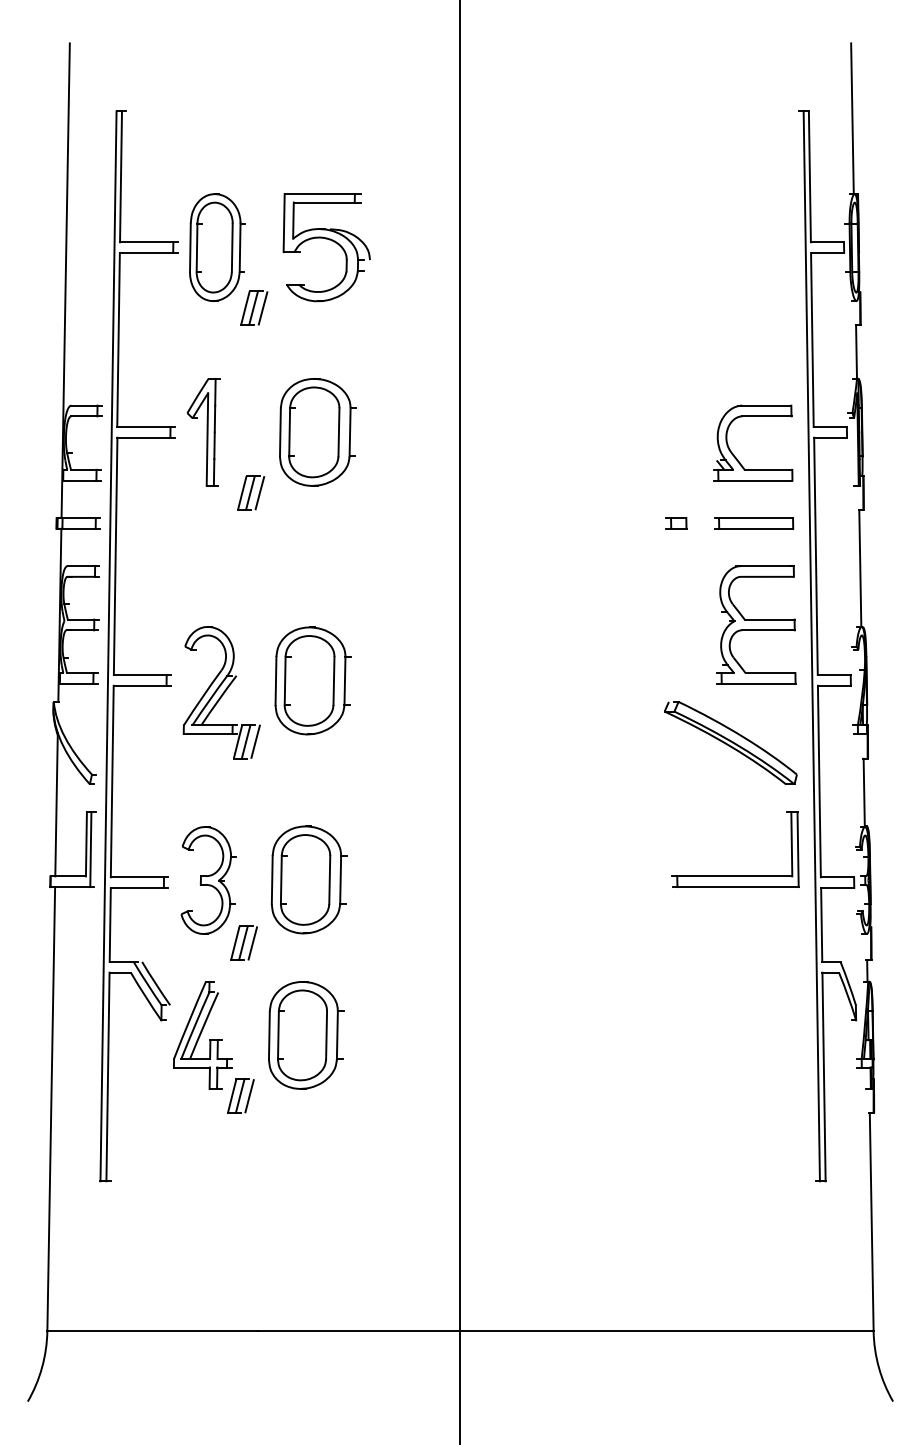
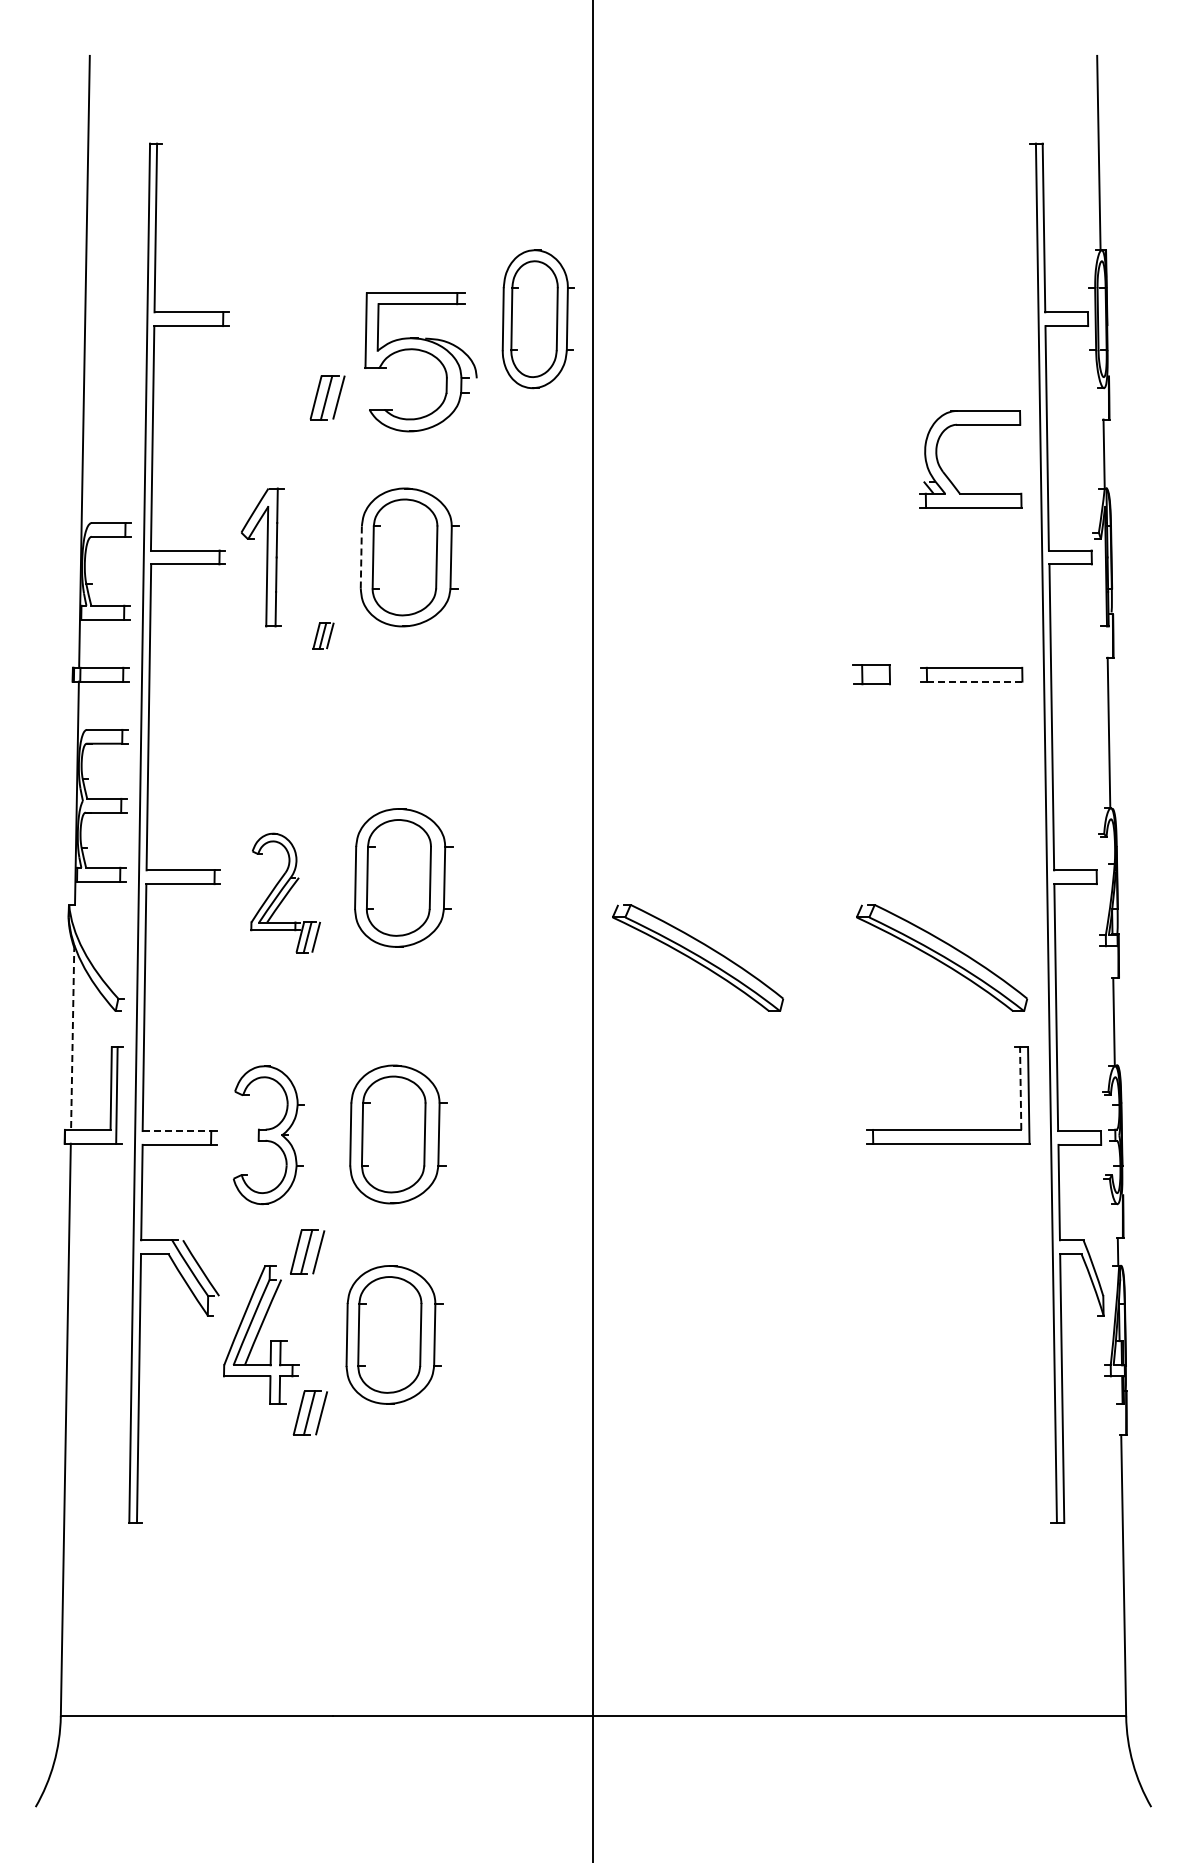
part: (328, 240) -> (423, 352), moved
part: (216, 247) -> (537, 319), moved
line: (280, 431) -> (361, 556), solid -> dashed
part: (735, 455) -> (947, 475), moved
part: (251, 492) -> (323, 635), size x0.6
part: (676, 523) -> (871, 674), size x1.4
line: (756, 528) -> (974, 681), solid -> dashed
part: (756, 624) -> (974, 805), removed
part: (221, 692) -> (285, 892), size x0.7
part: (541, 742) -> (698, 957), added
line: (56, 804) -> (72, 1037), solid -> dashed
line: (791, 844) -> (1020, 1088), solid -> dashed
line: (137, 877) -> (177, 1131), solid -> dashed
part: (244, 942) -> (307, 1251), moved

